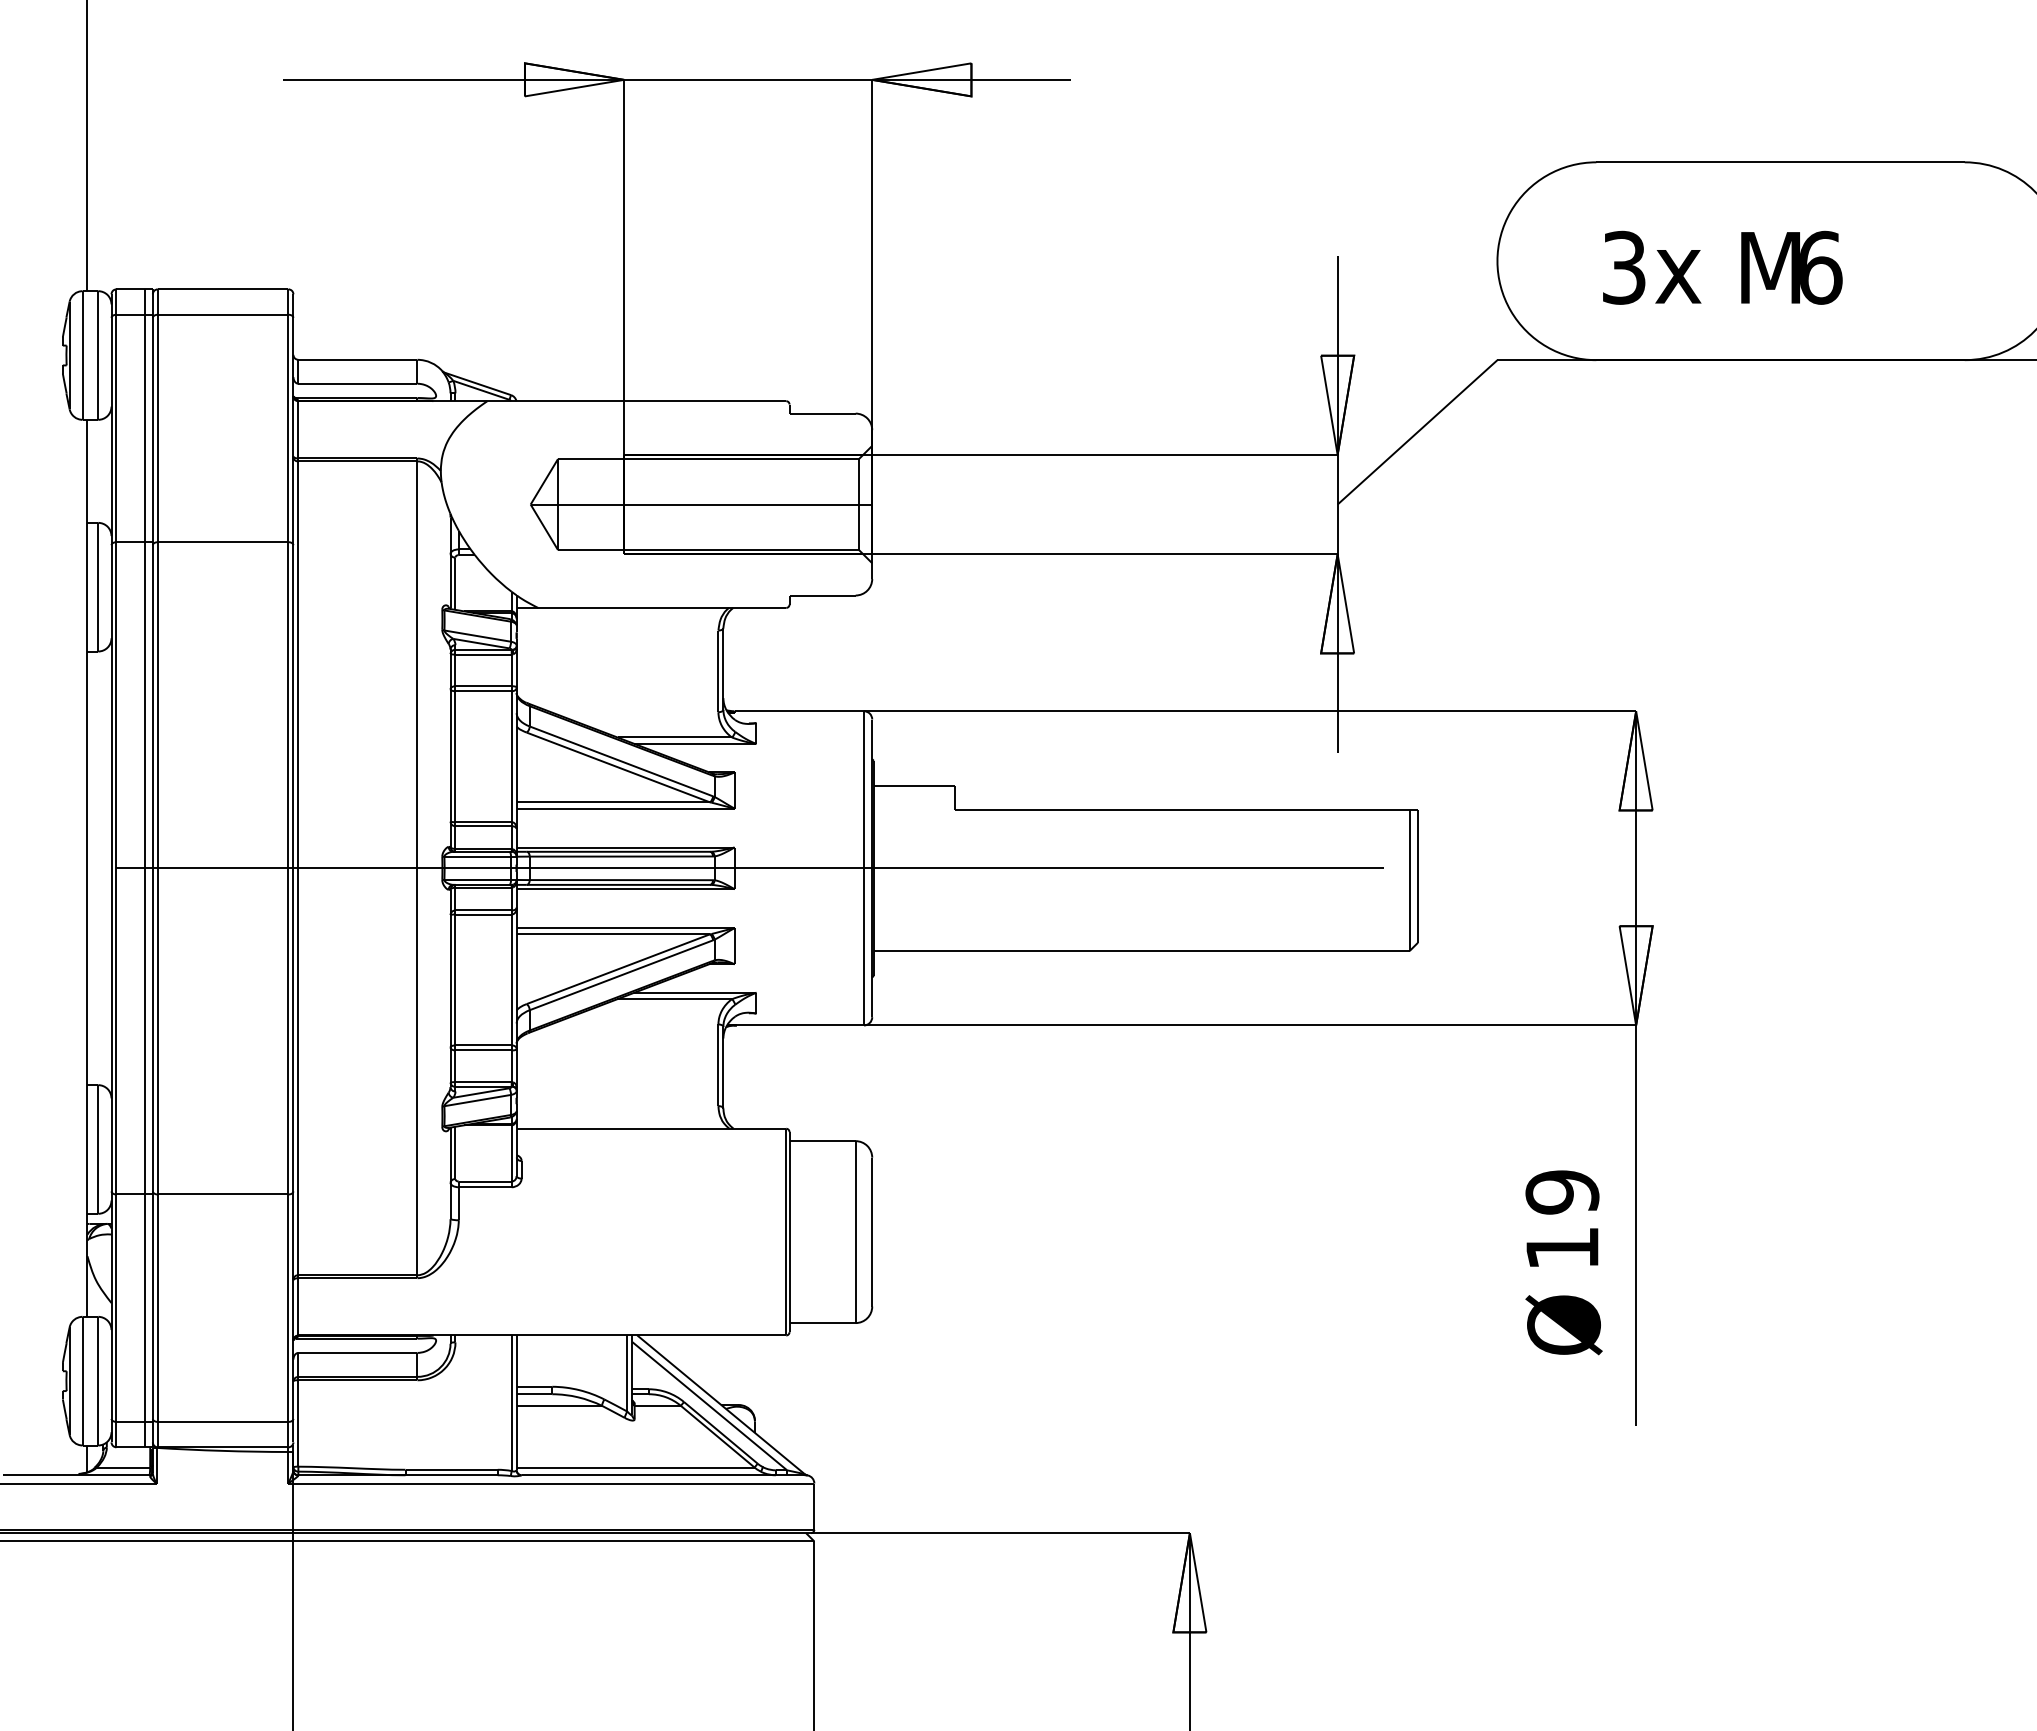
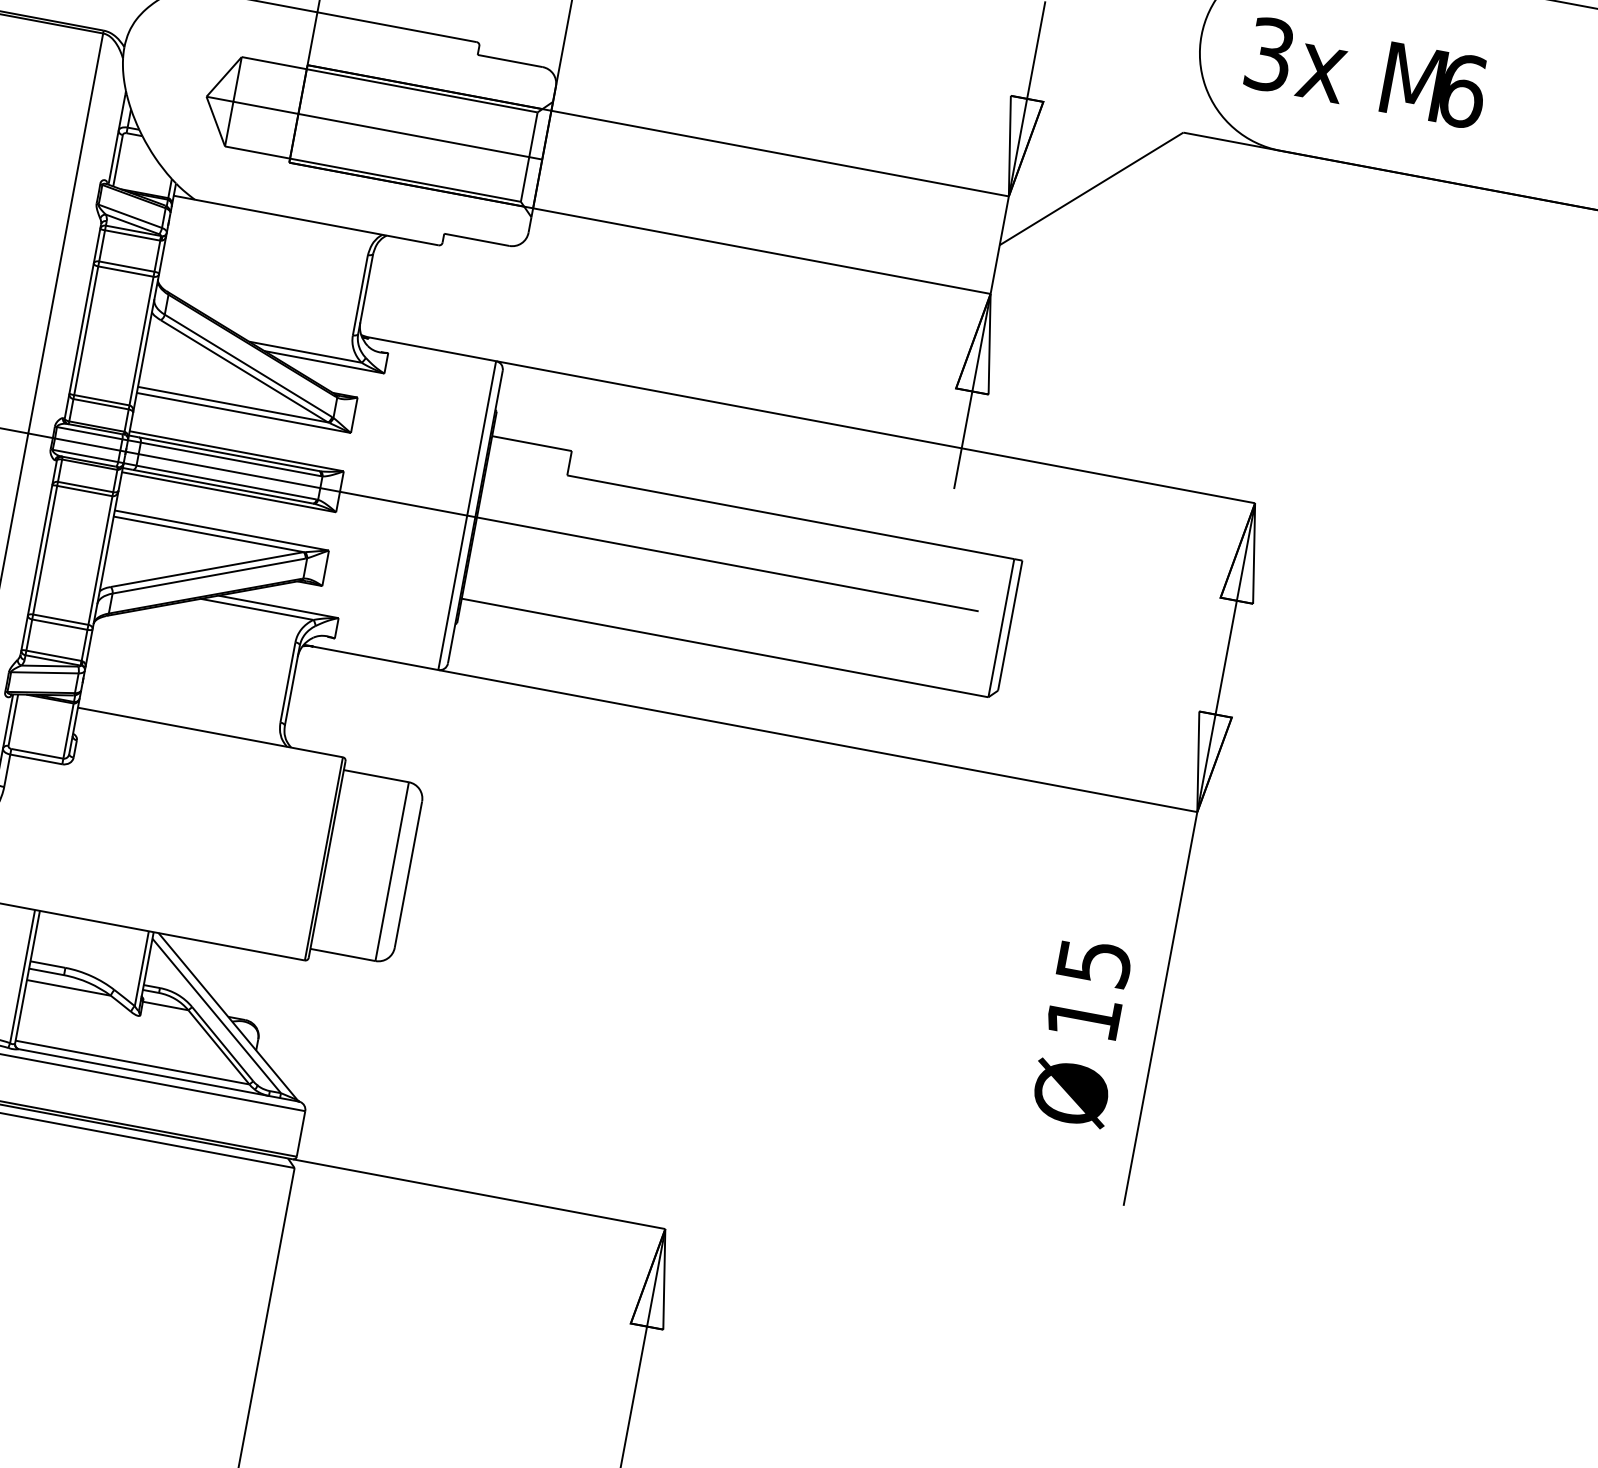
text: (1722, 267) -> (1366, 72), moved
text: (1562, 1192) -> (1094, 962), 19 -> 15

